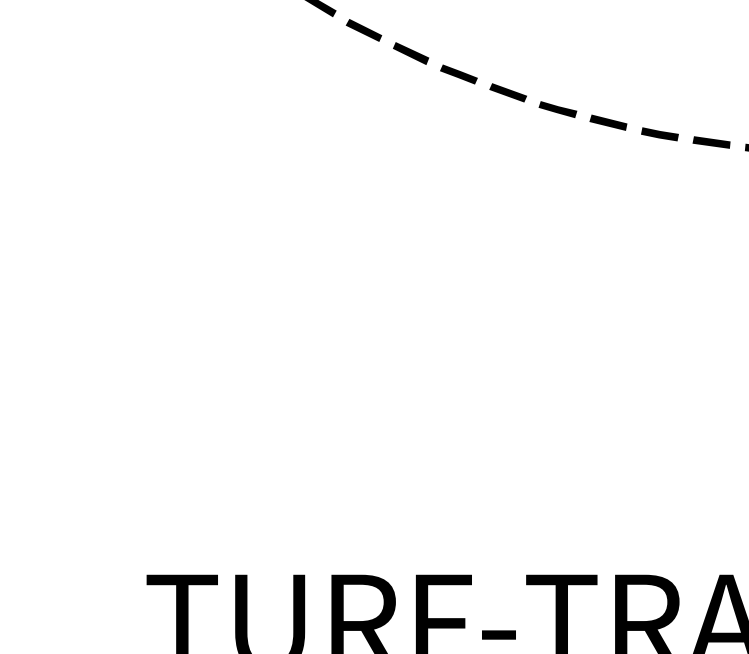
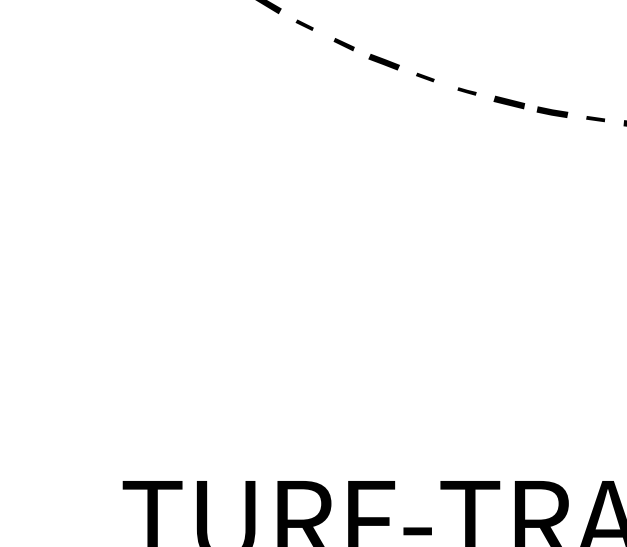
part: (363, 30) -> (304, 25), size x0.6
part: (411, 53) -> (344, 44), size x0.7
part: (507, 92) -> (424, 77), size x0.6
part: (557, 109) -> (466, 91), size x0.6
part: (711, 142) -> (595, 119), size x0.6

